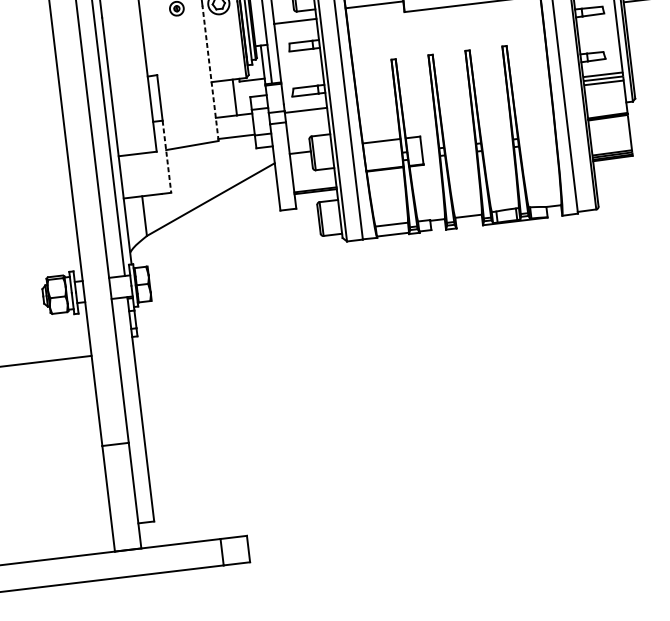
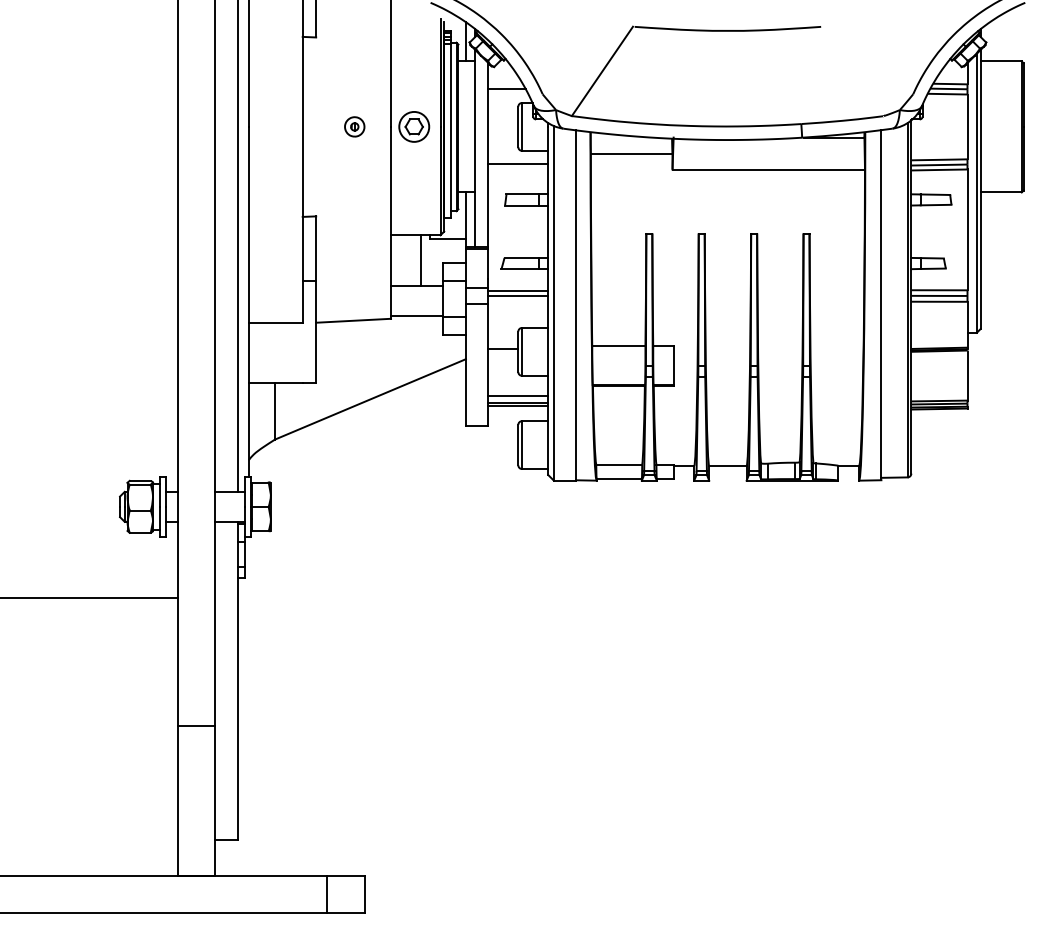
line: (210, 73) -> (391, 222), dashed -> solid
line: (306, 113) -> (518, 295), added
line: (167, 156) -> (316, 332), dashed -> solid
line: (314, 184) -> (518, 395), added

